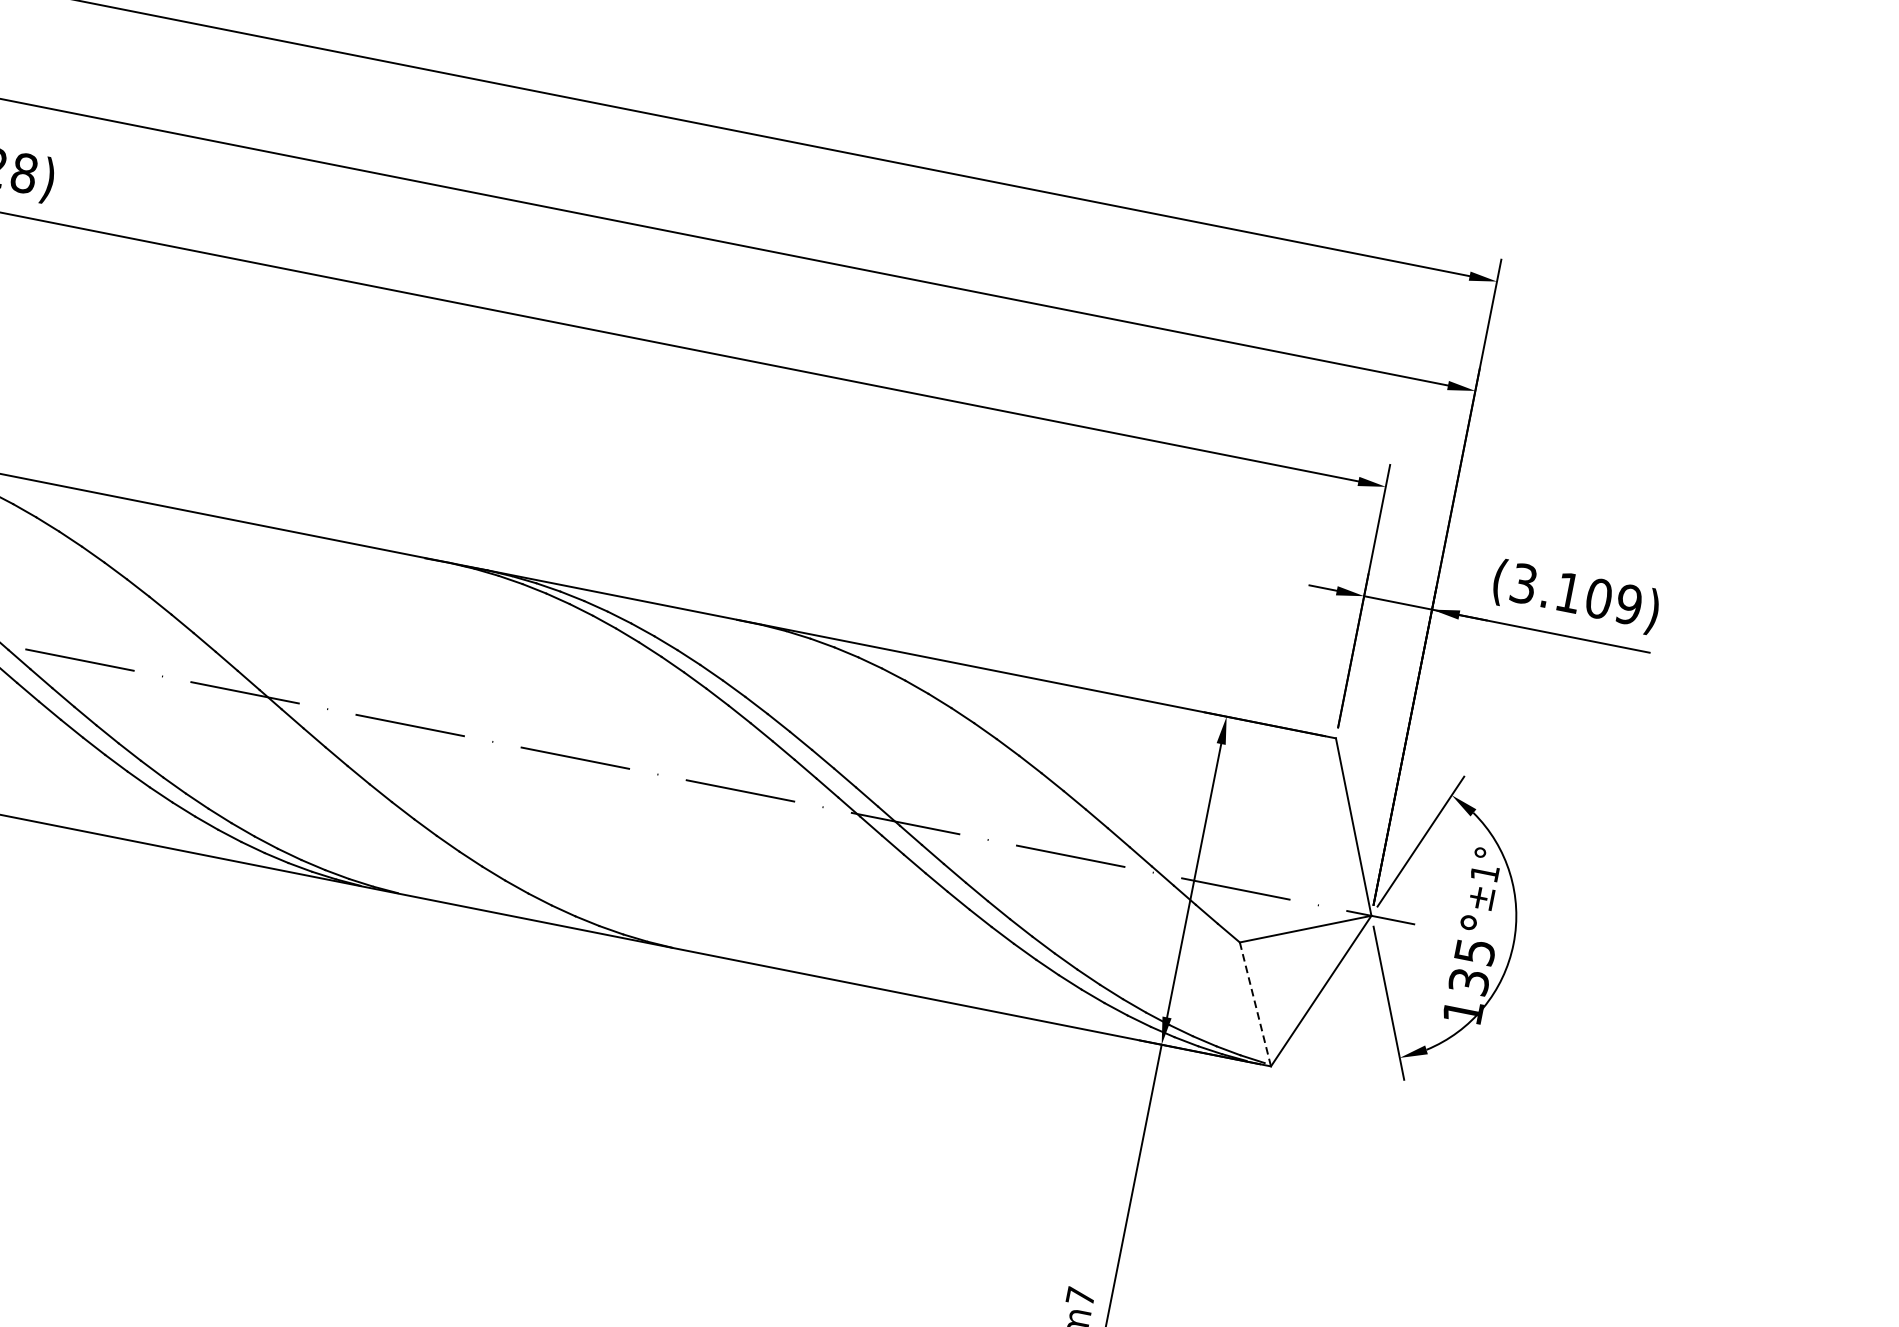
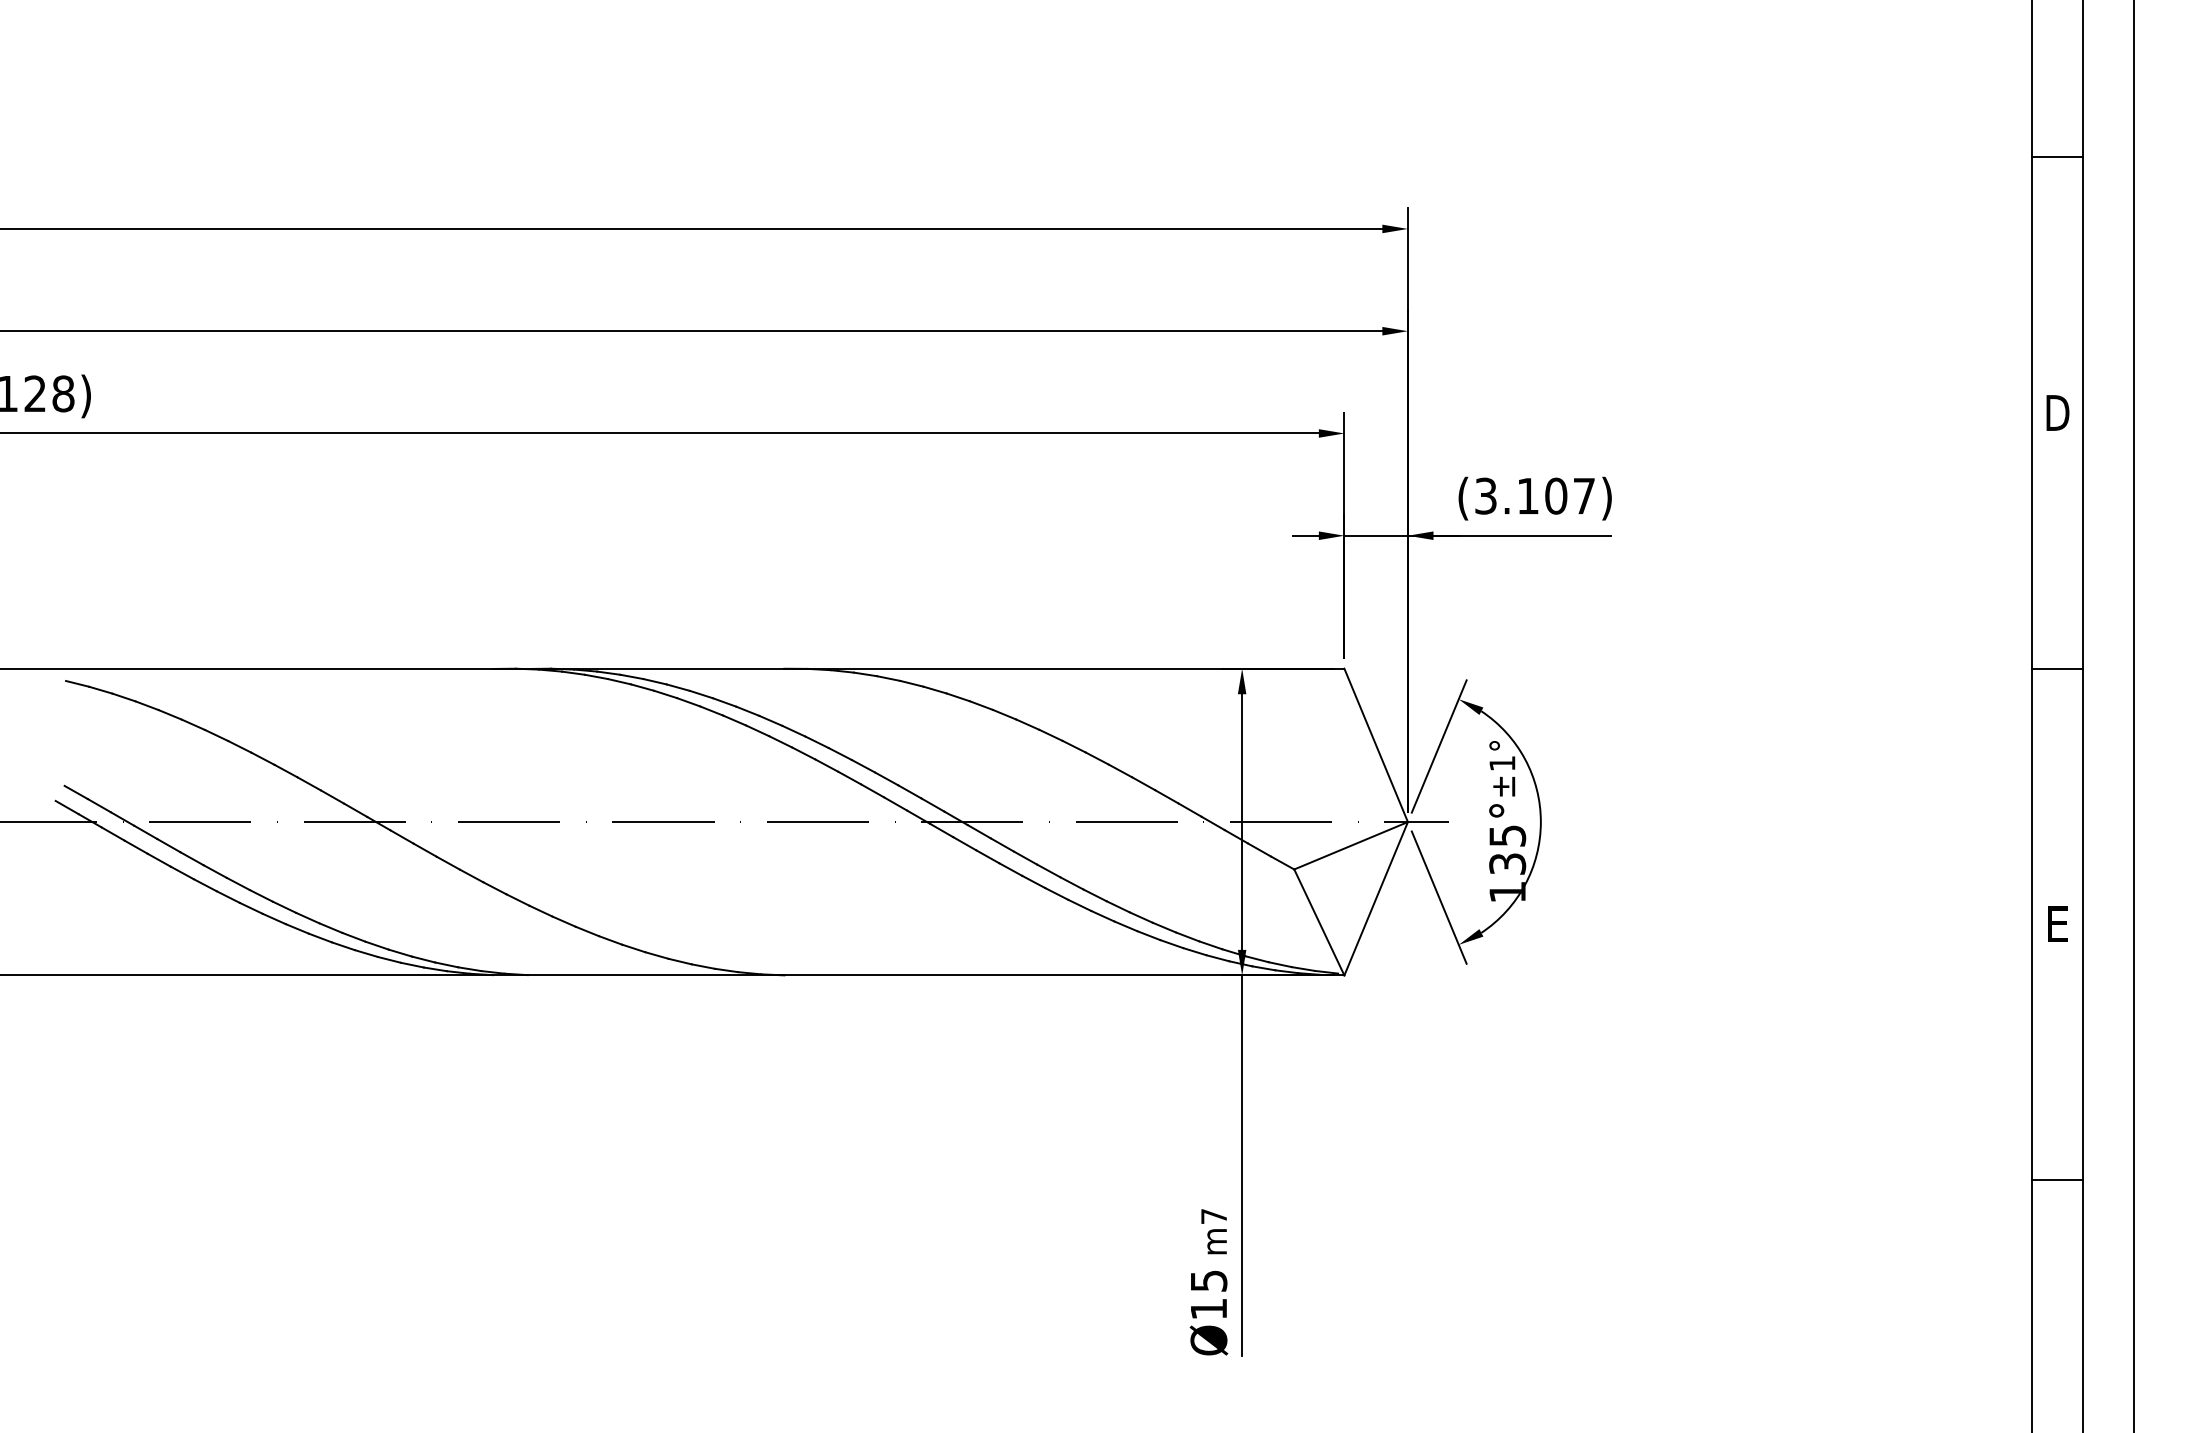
text: (1629, 603) -> (1584, 495), (3.109) -> (3.107)
line: (1255, 1004) -> (1319, 922), dashed -> solid

